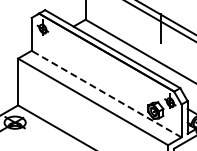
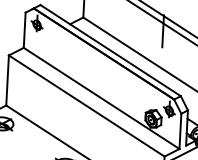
line: (106, 94) -> (101, 98), dashed -> solid

